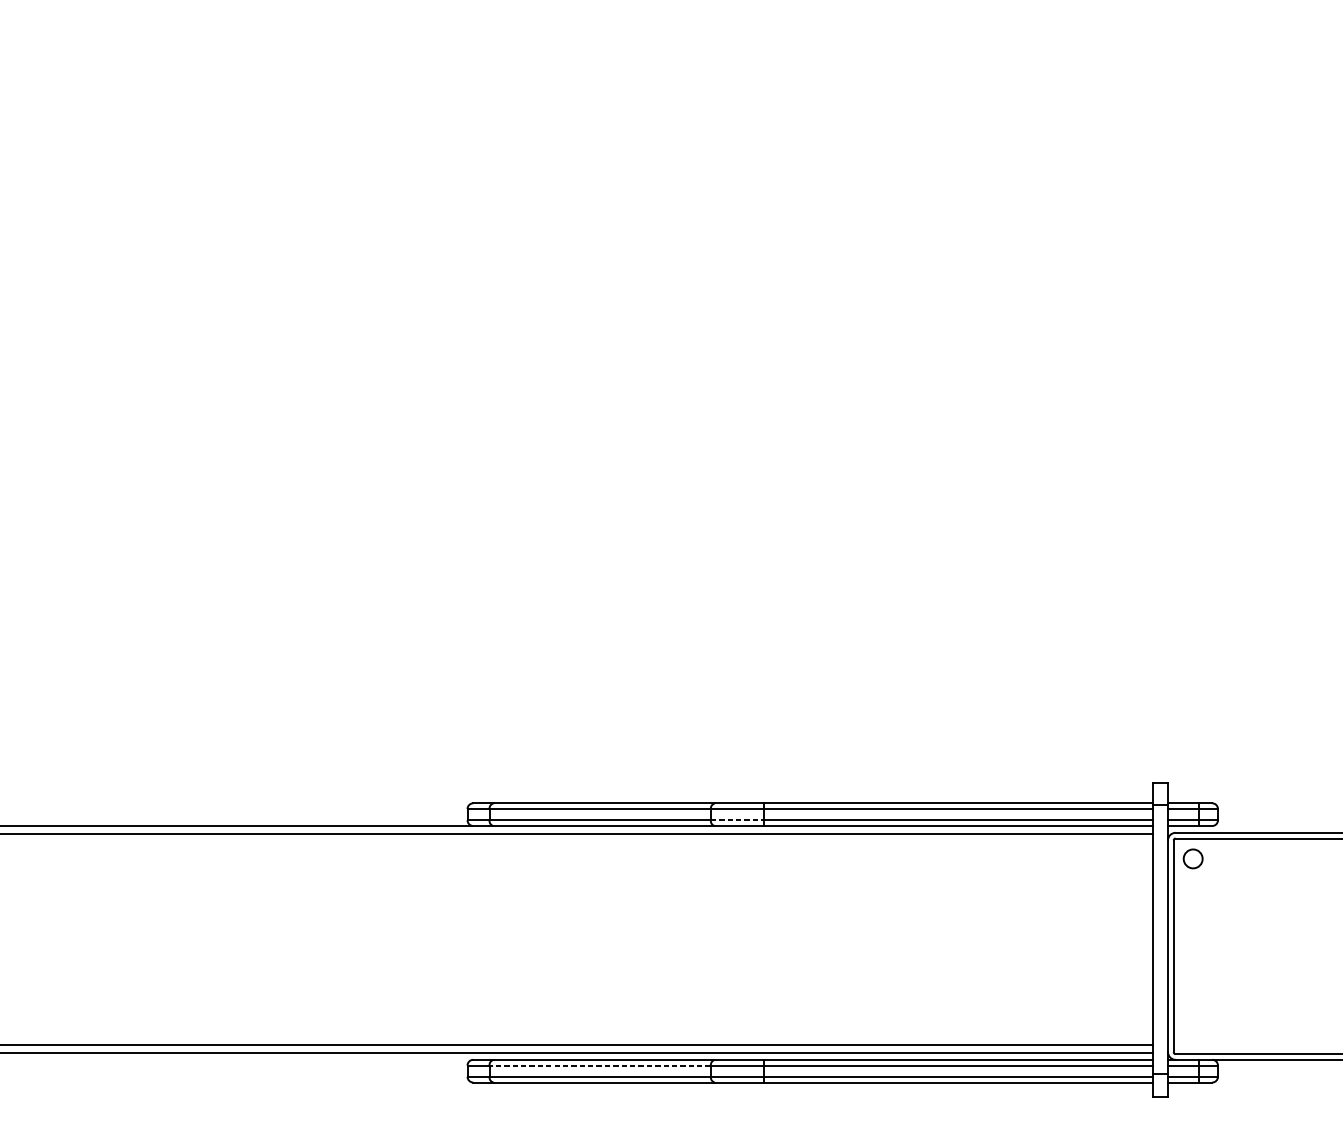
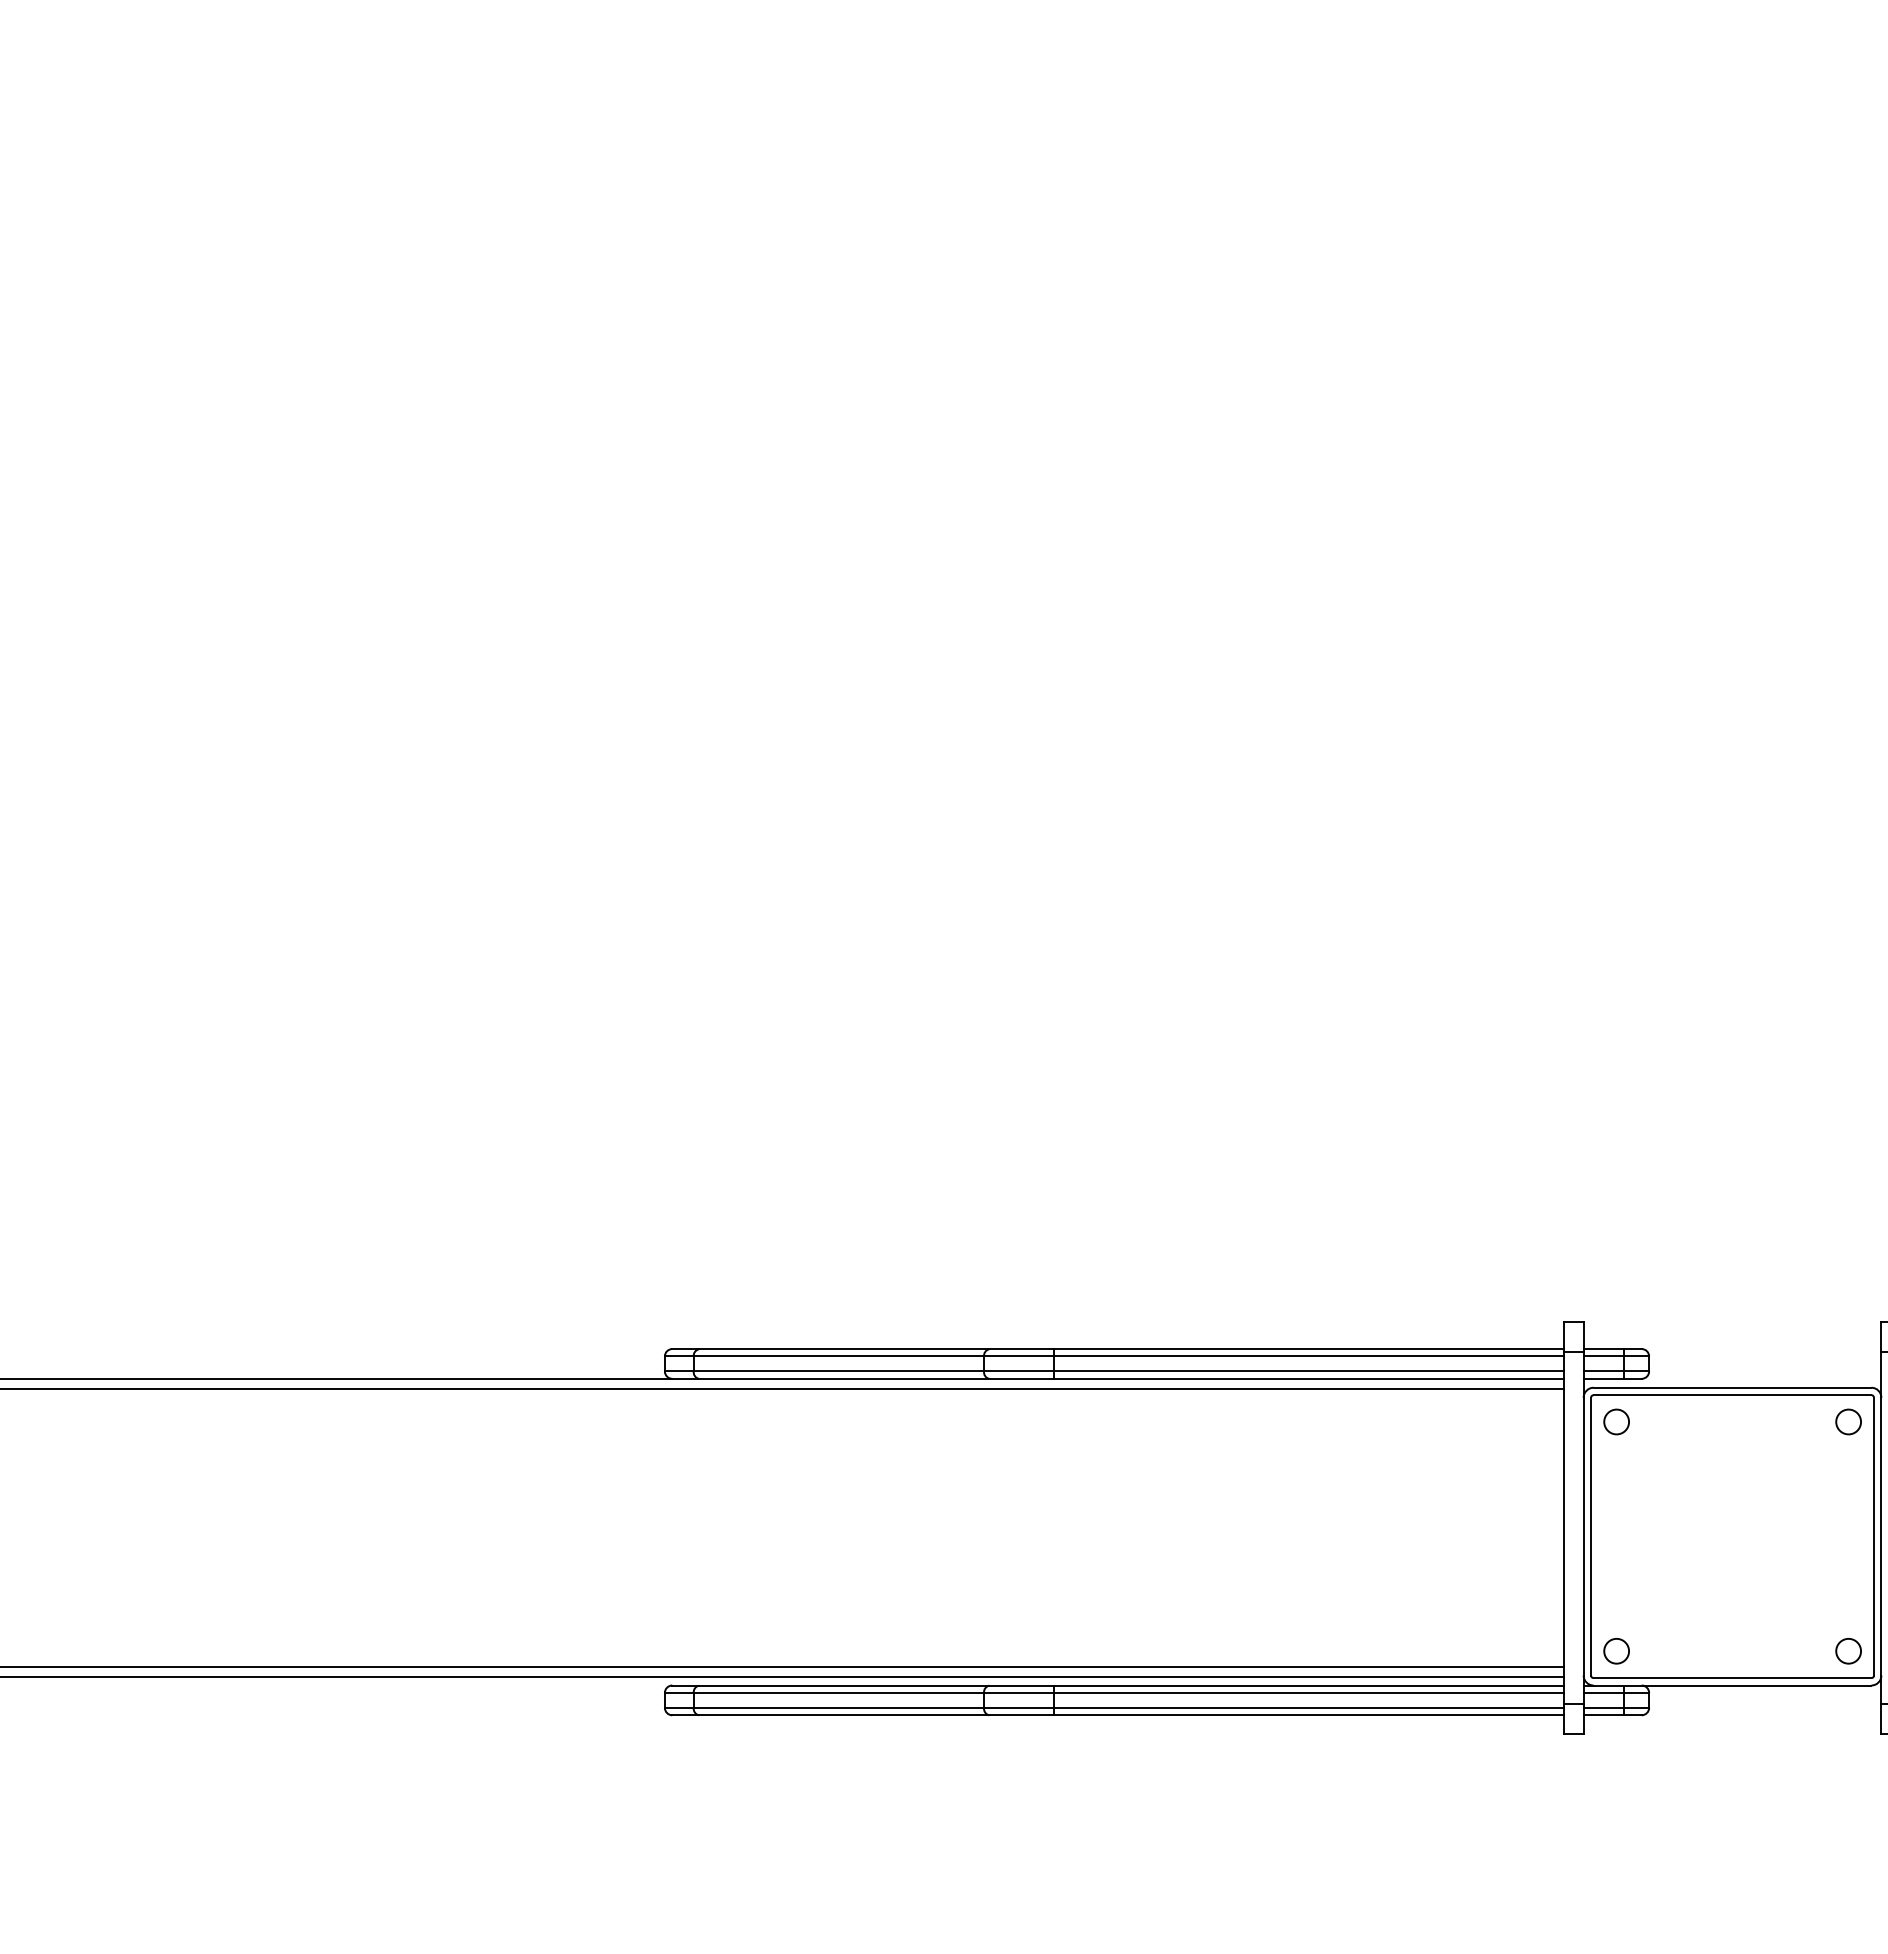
line: (737, 820) -> (1019, 1371), dashed -> solid
circle: (1193, 1033) -> (1616, 1651), added
line: (599, 1065) -> (838, 1692), dashed -> solid

